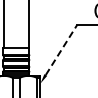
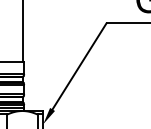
line: (61, 49) -> (79, 65), dashed -> solid

